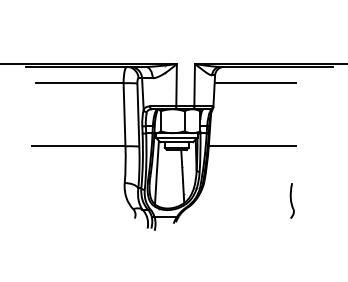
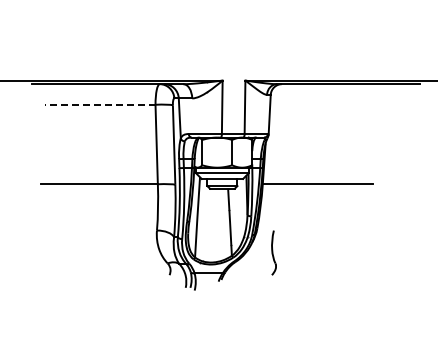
line: (79, 83) -> (99, 104), solid -> dashed
line: (255, 83) -> (321, 104), removed
part: (291, 200) -> (273, 252), moved

